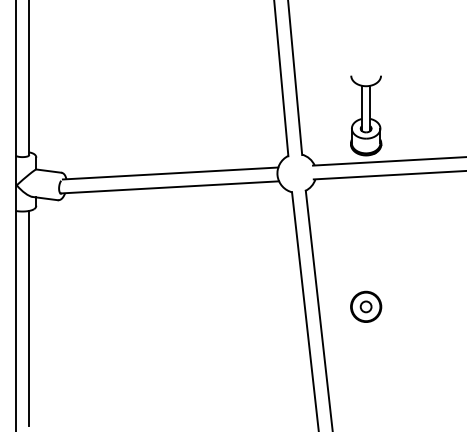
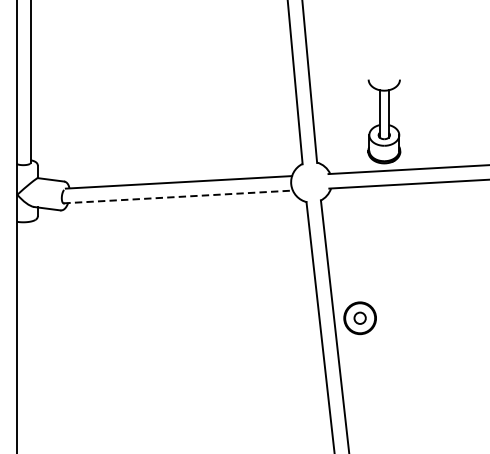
line: (170, 187) -> (178, 197), solid -> dashed
part: (366, 306) -> (360, 317), moved
line: (29, 318) -> (30, 334), removed

